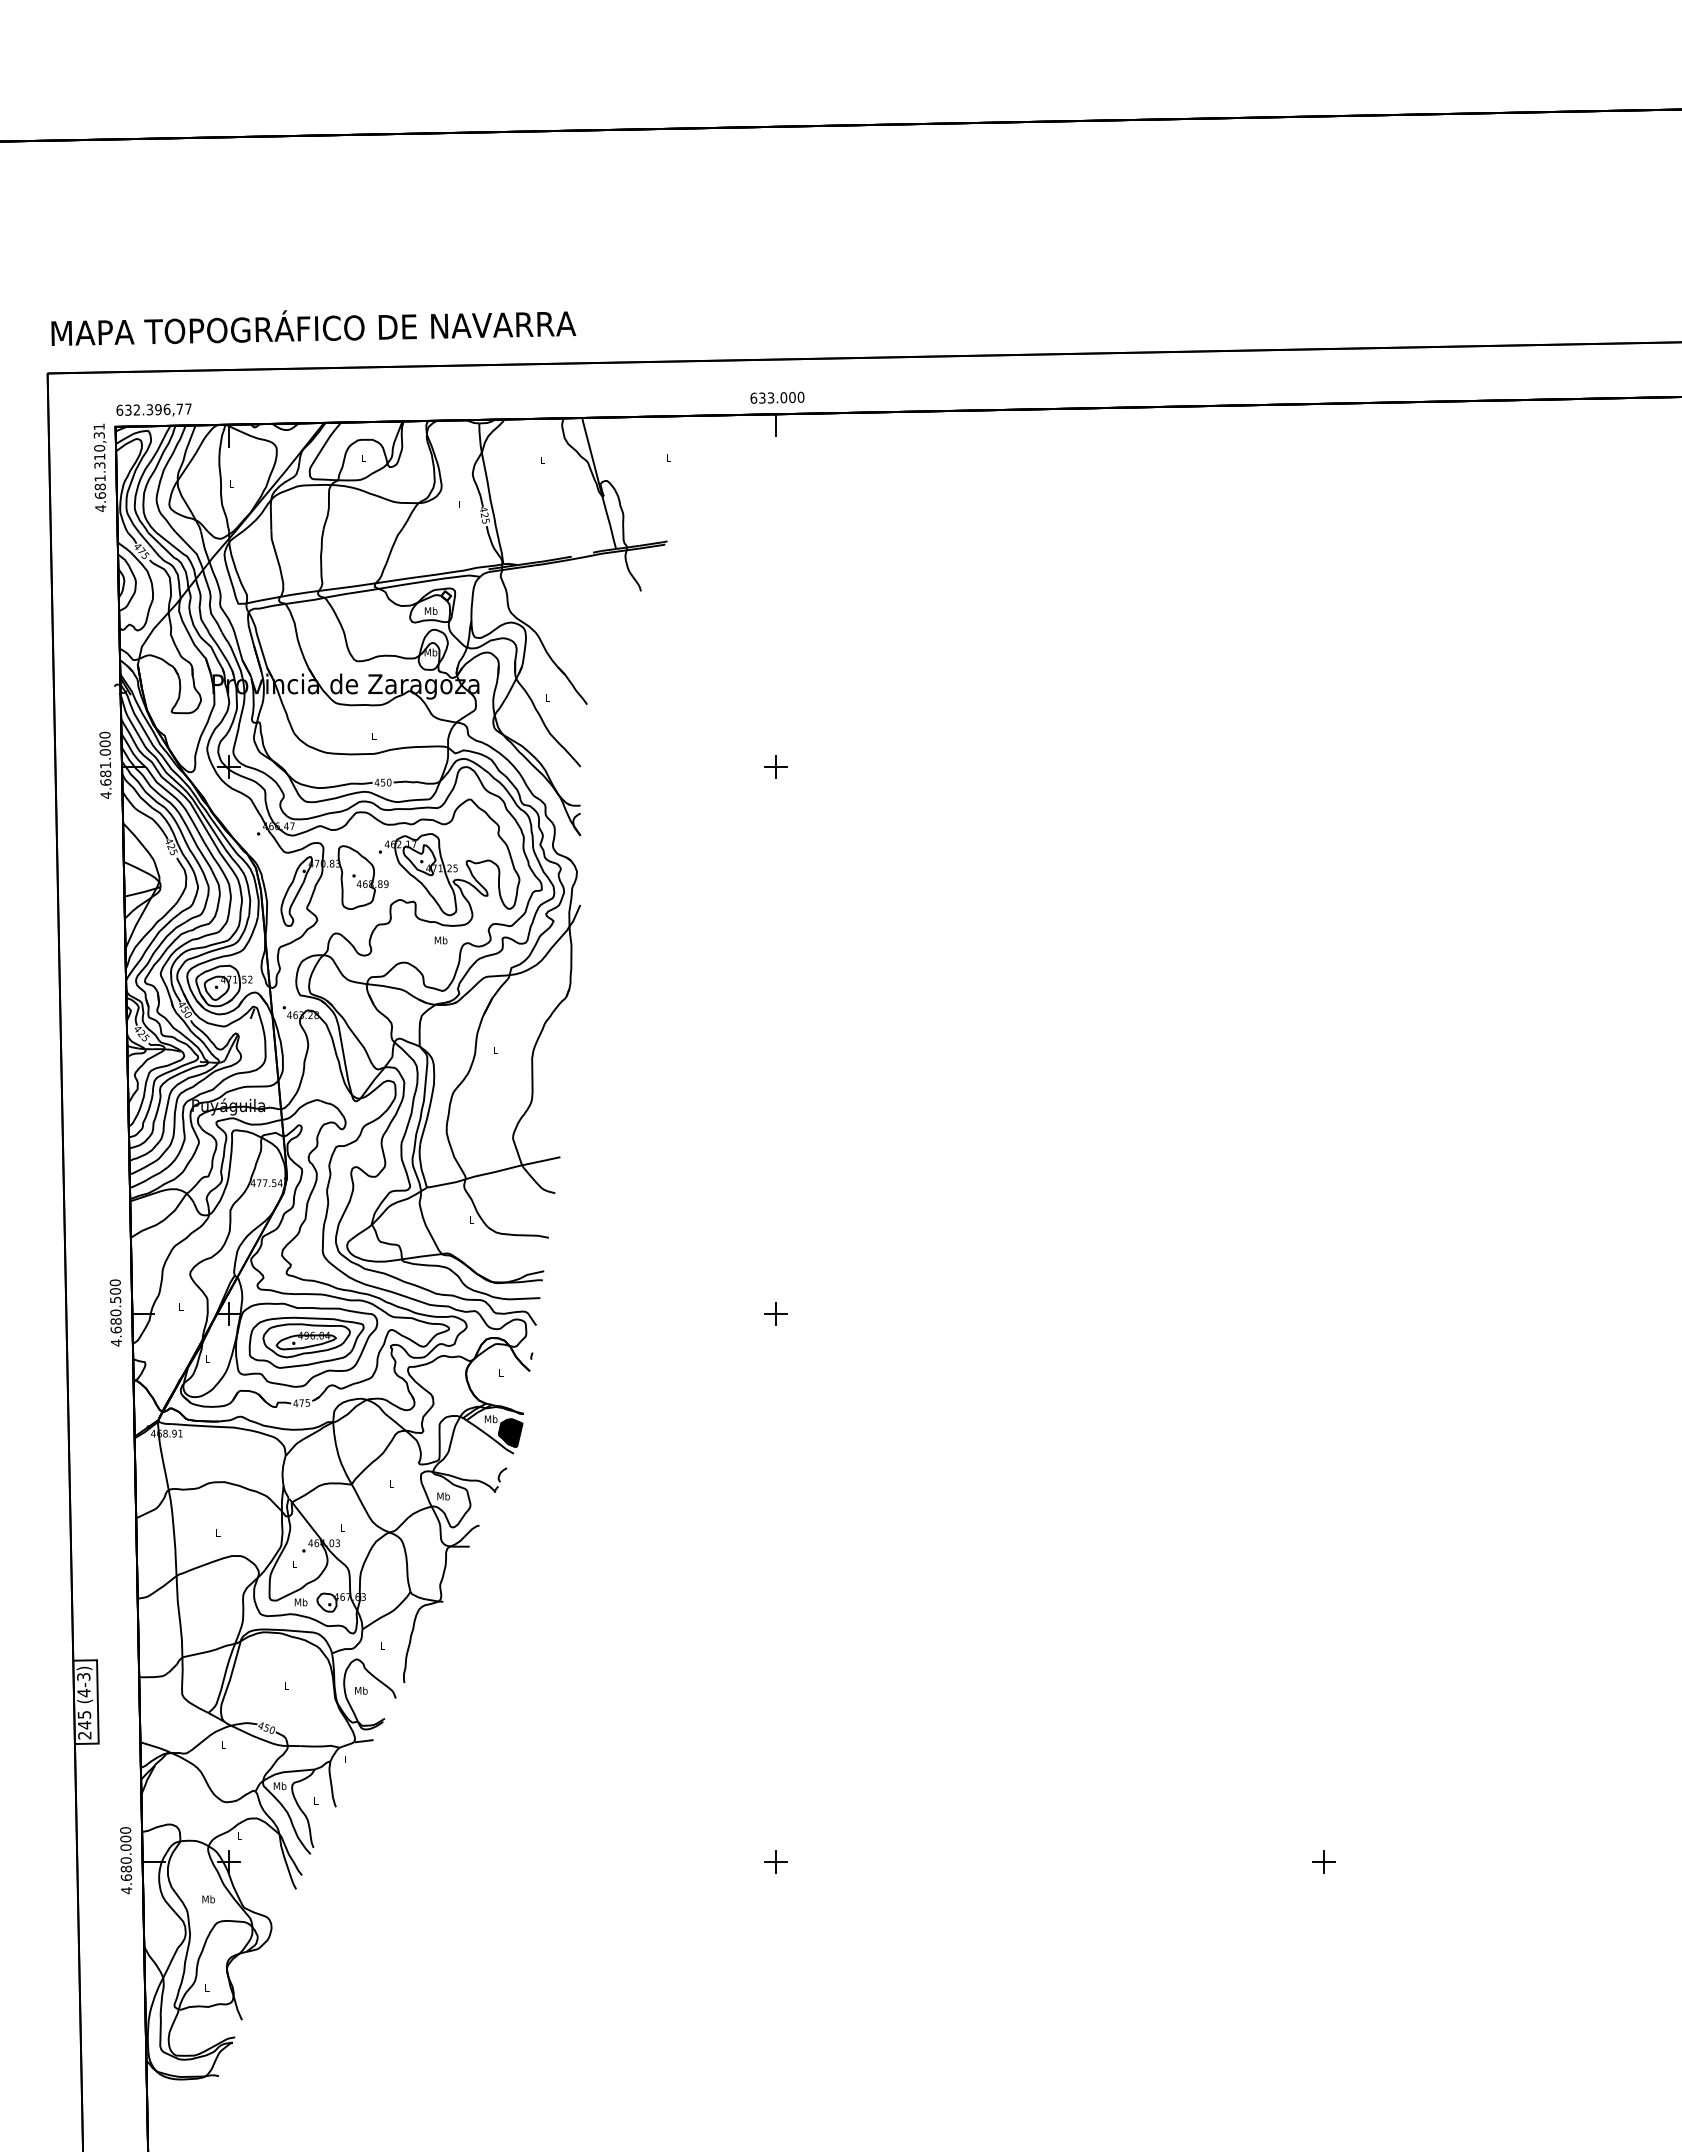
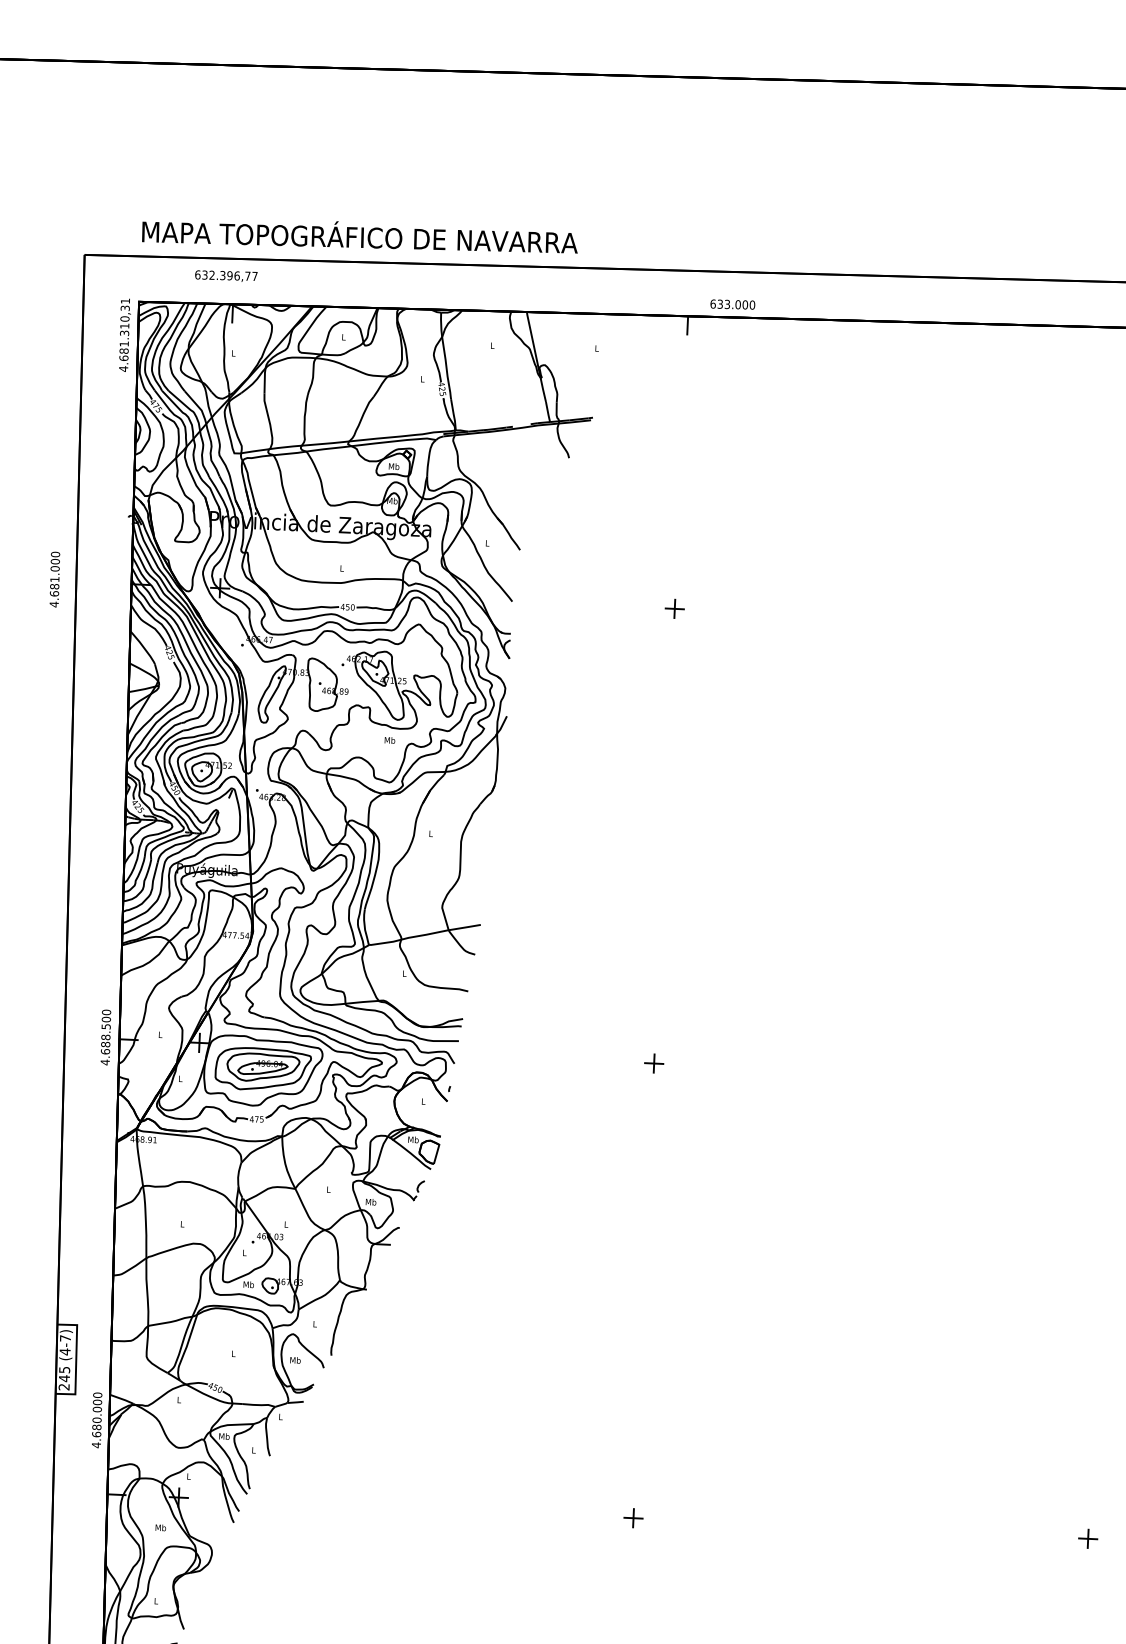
text: (313, 327) -> (359, 236), moved
text: (777, 397) -> (732, 304), moved
text: (153, 409) -> (225, 275), moved
text: (105, 764) -> (54, 578), moved
text: (115, 1312) -> (105, 1037), 4.680.500 -> 4.688.500
fill: (510, 1433) -> (428, 1152), removed
text: (83, 1676) -> (65, 1338), (4-3) -> (4-7)
text: (126, 1860) -> (97, 1420), moved

